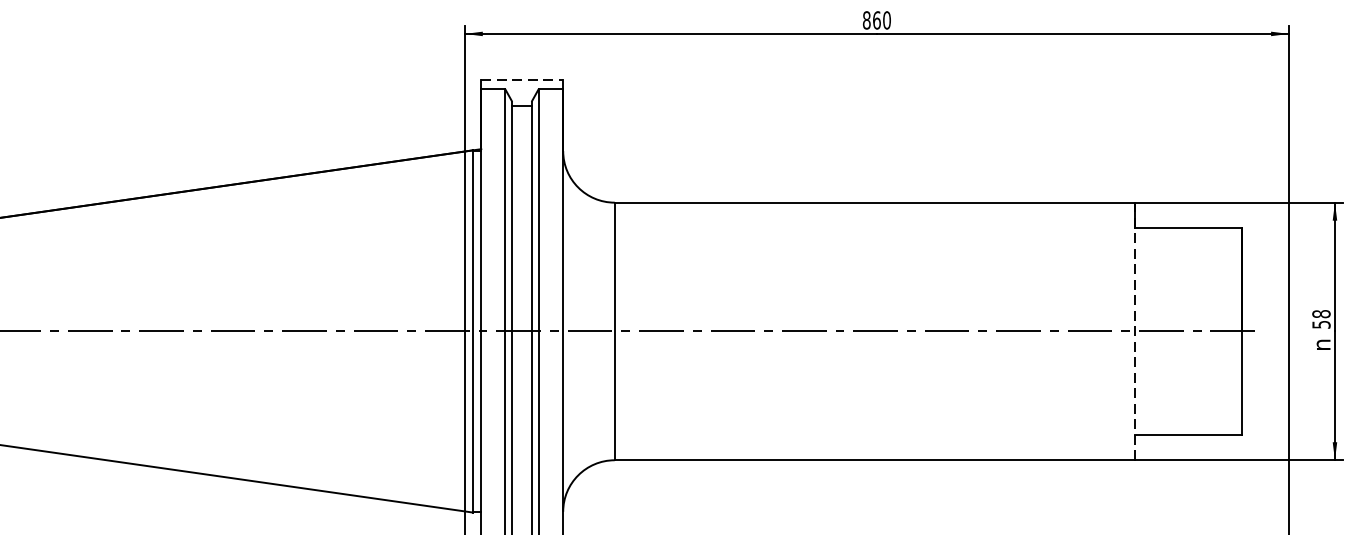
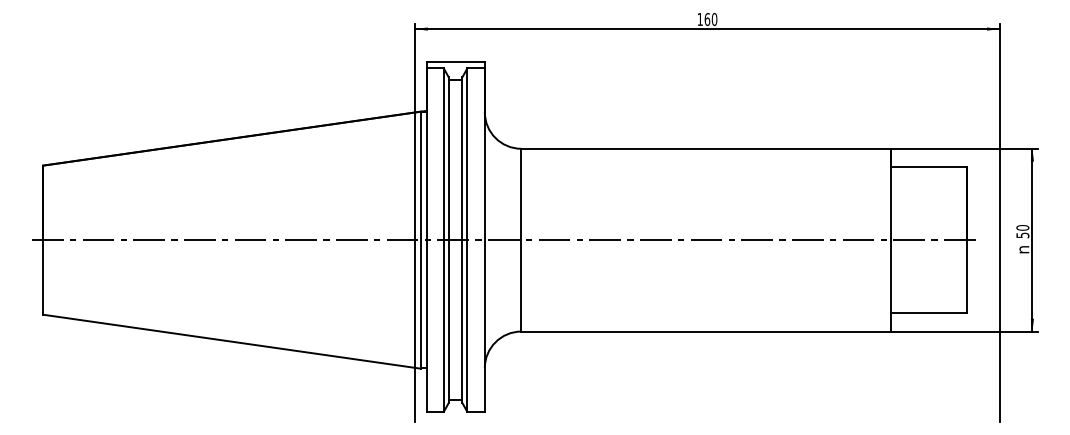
text: (865, 20) -> (699, 19), 860 -> 160
line: (523, 79) -> (456, 61), dashed -> solid
text: (1320, 313) -> (1022, 227), 58 -> 50
line: (1134, 330) -> (890, 239), dashed -> solid

